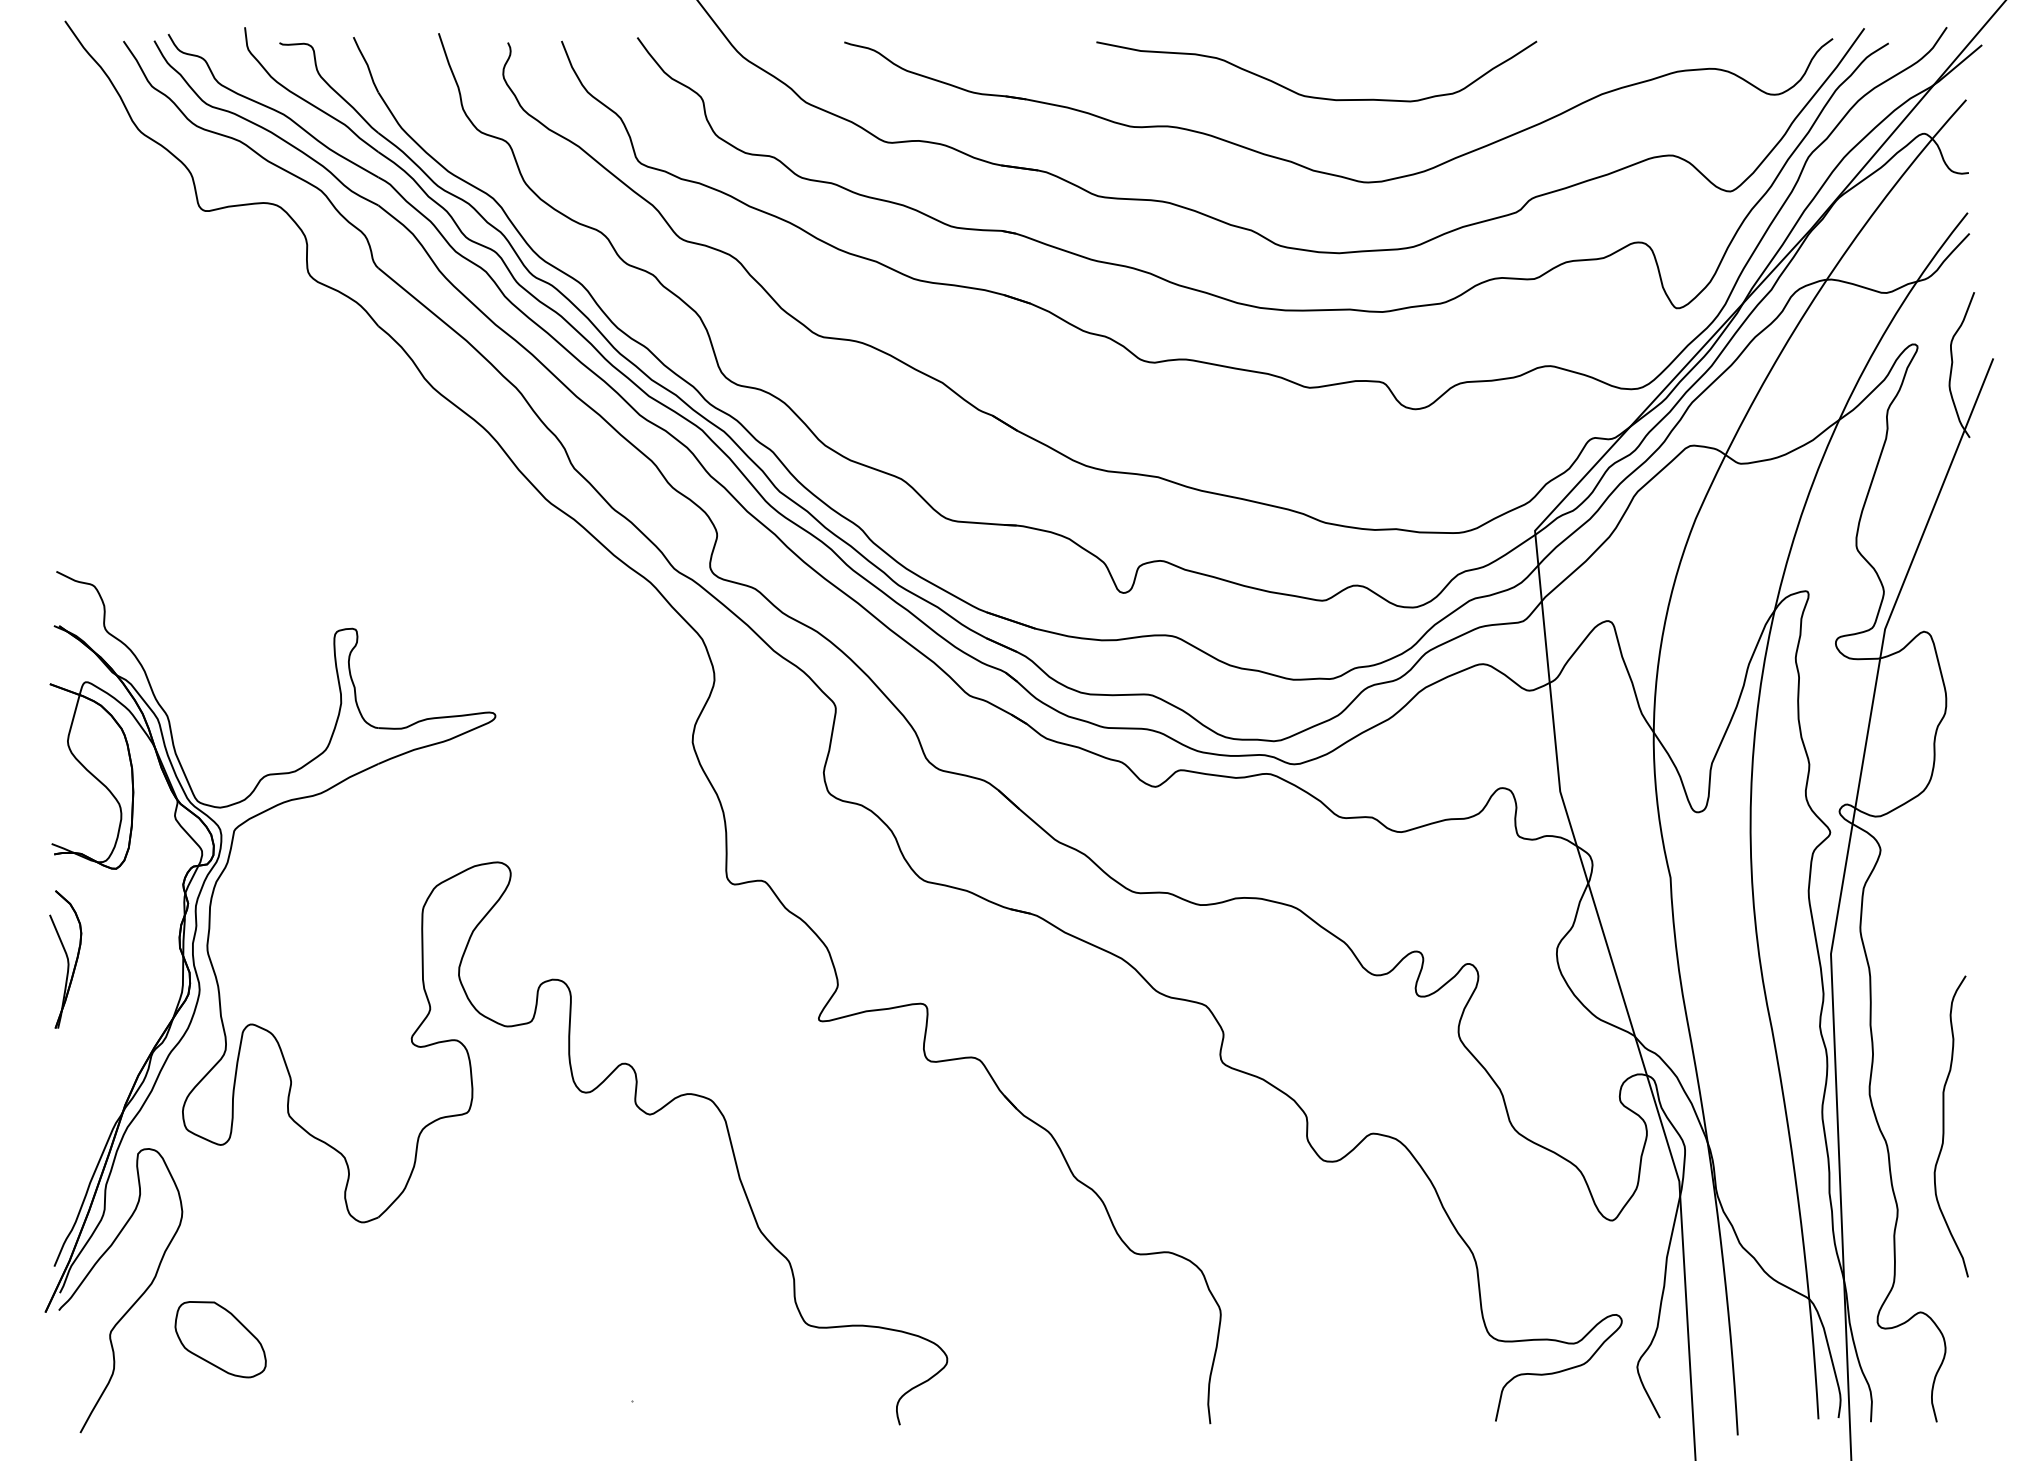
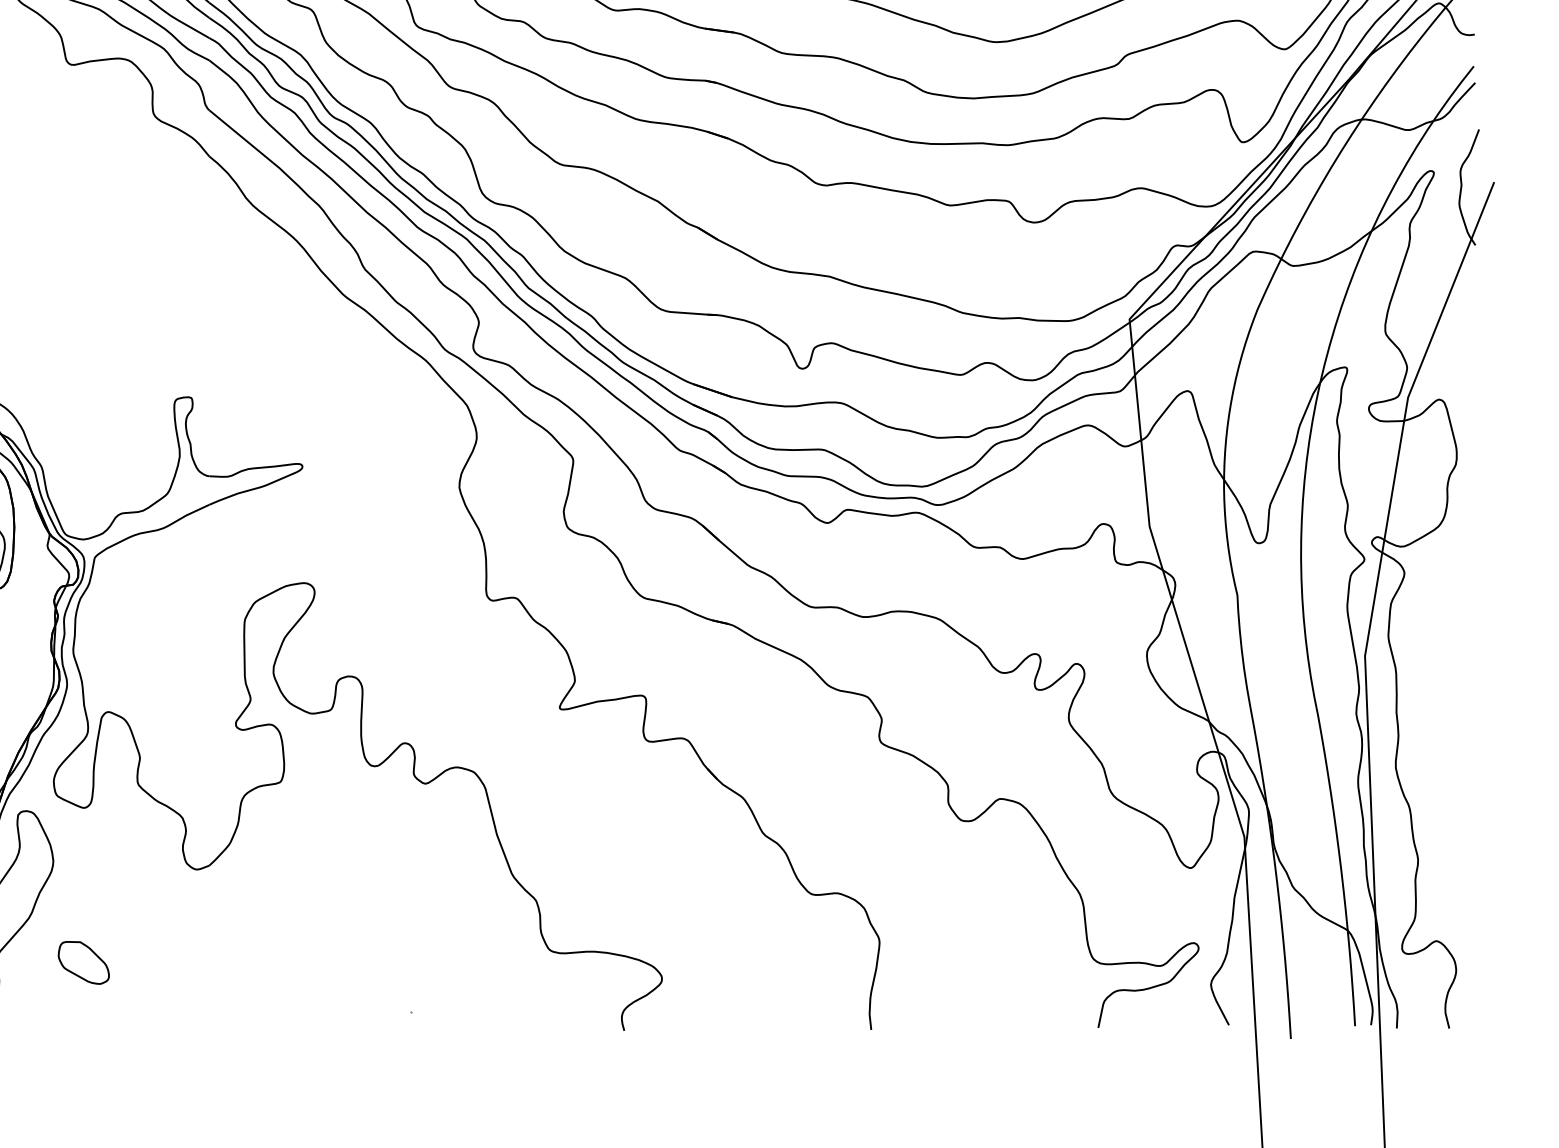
curve: (1944, 1126) -> (1455, 793), removed
part: (220, 1339) -> (83, 962), size x0.7

